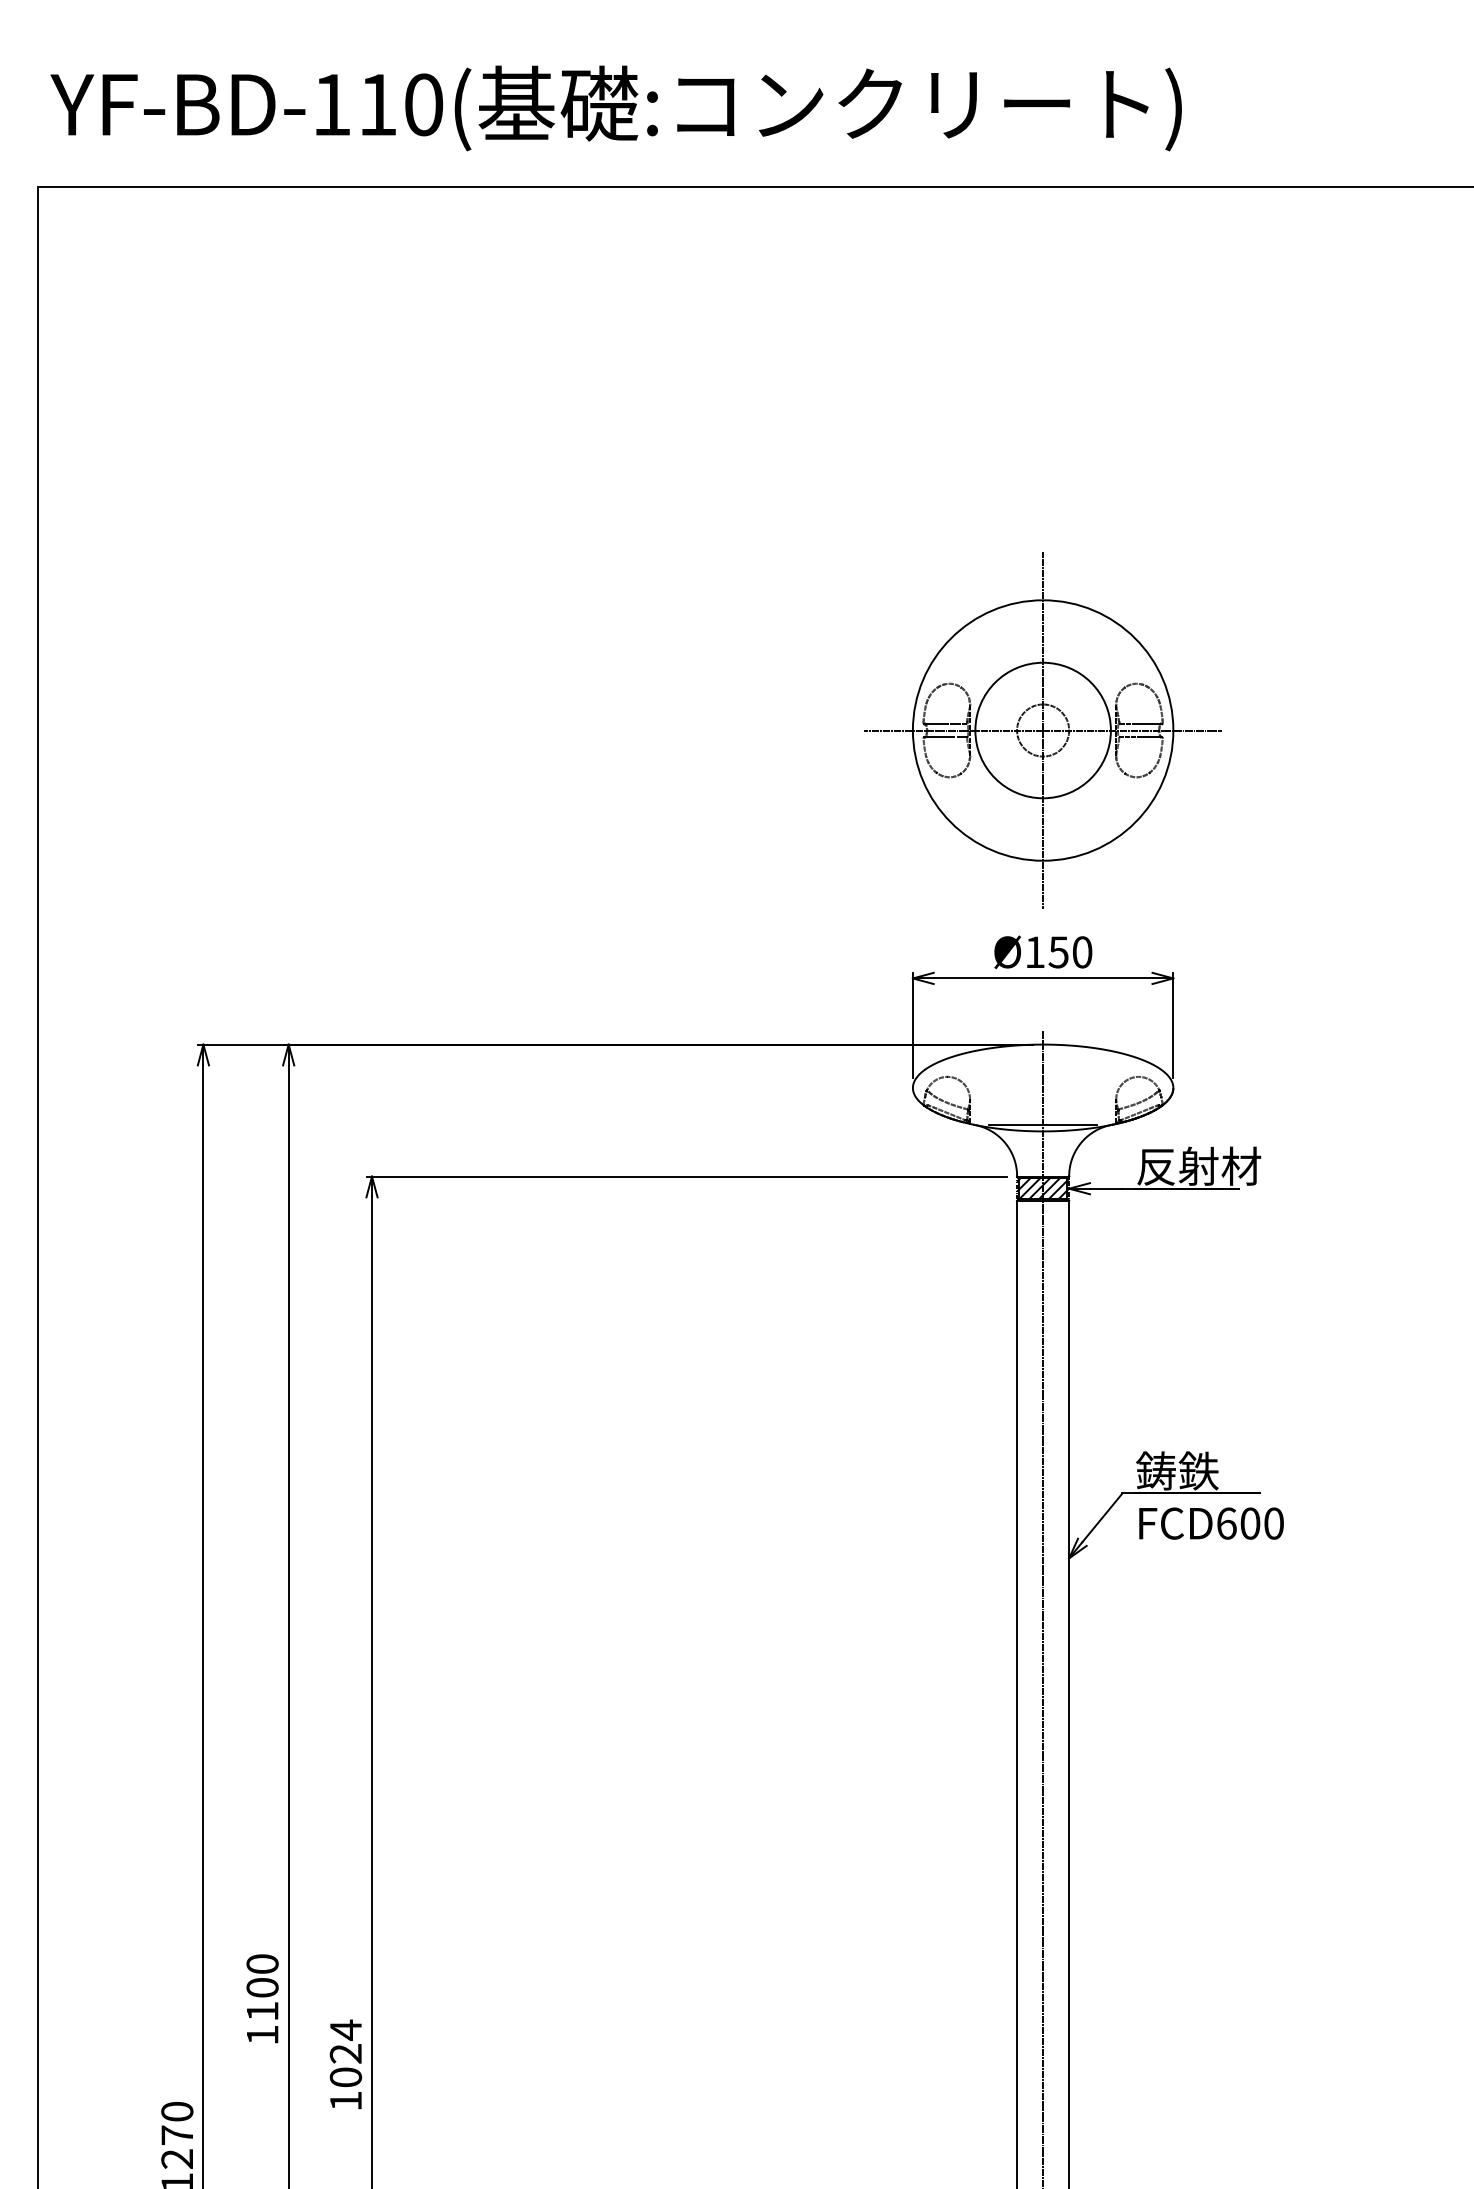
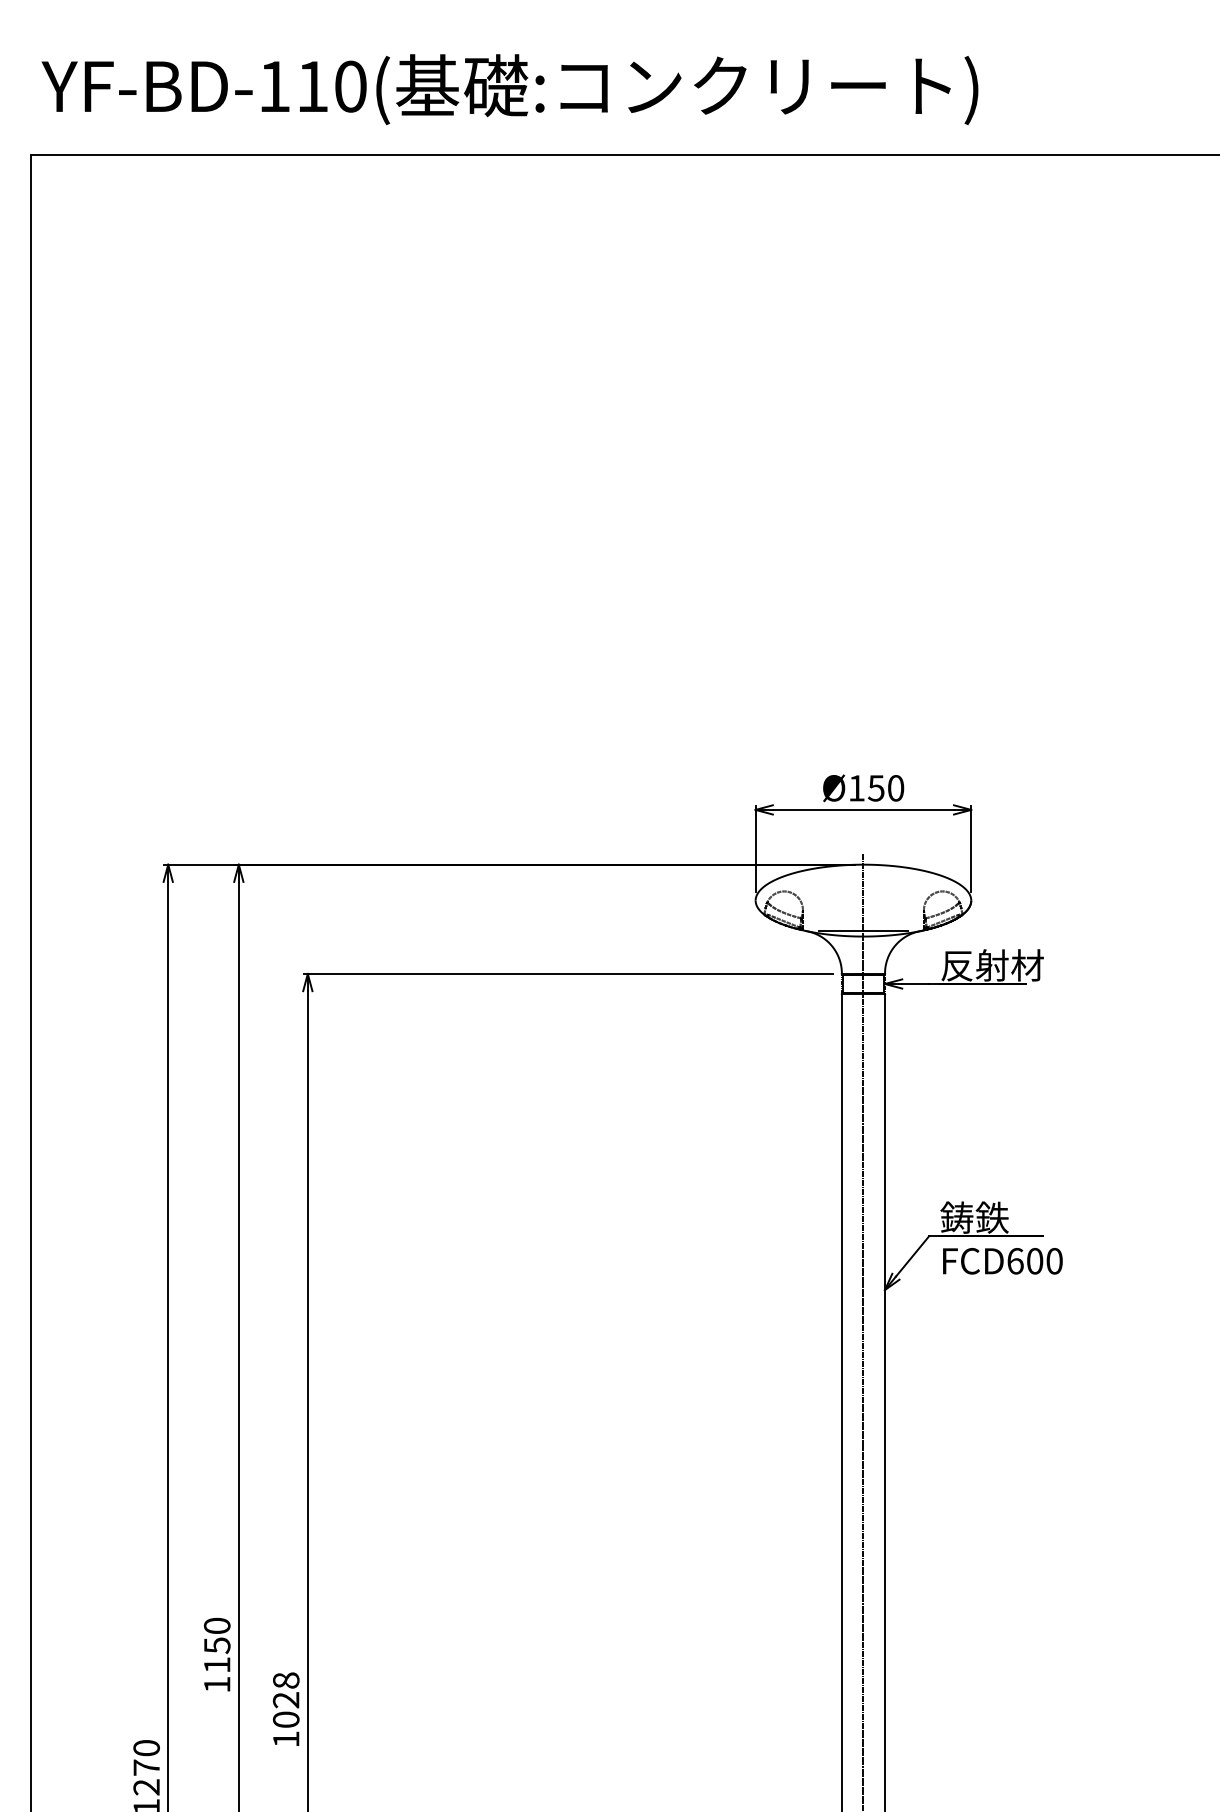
part: (1042, 730) -> (862, 604), removed
hatch: (1043, 1188) -> (863, 983), removed
text: (262, 1988) -> (217, 1646), 1100 -> 1150
text: (346, 2029) -> (286, 1680), 1024 -> 1028

